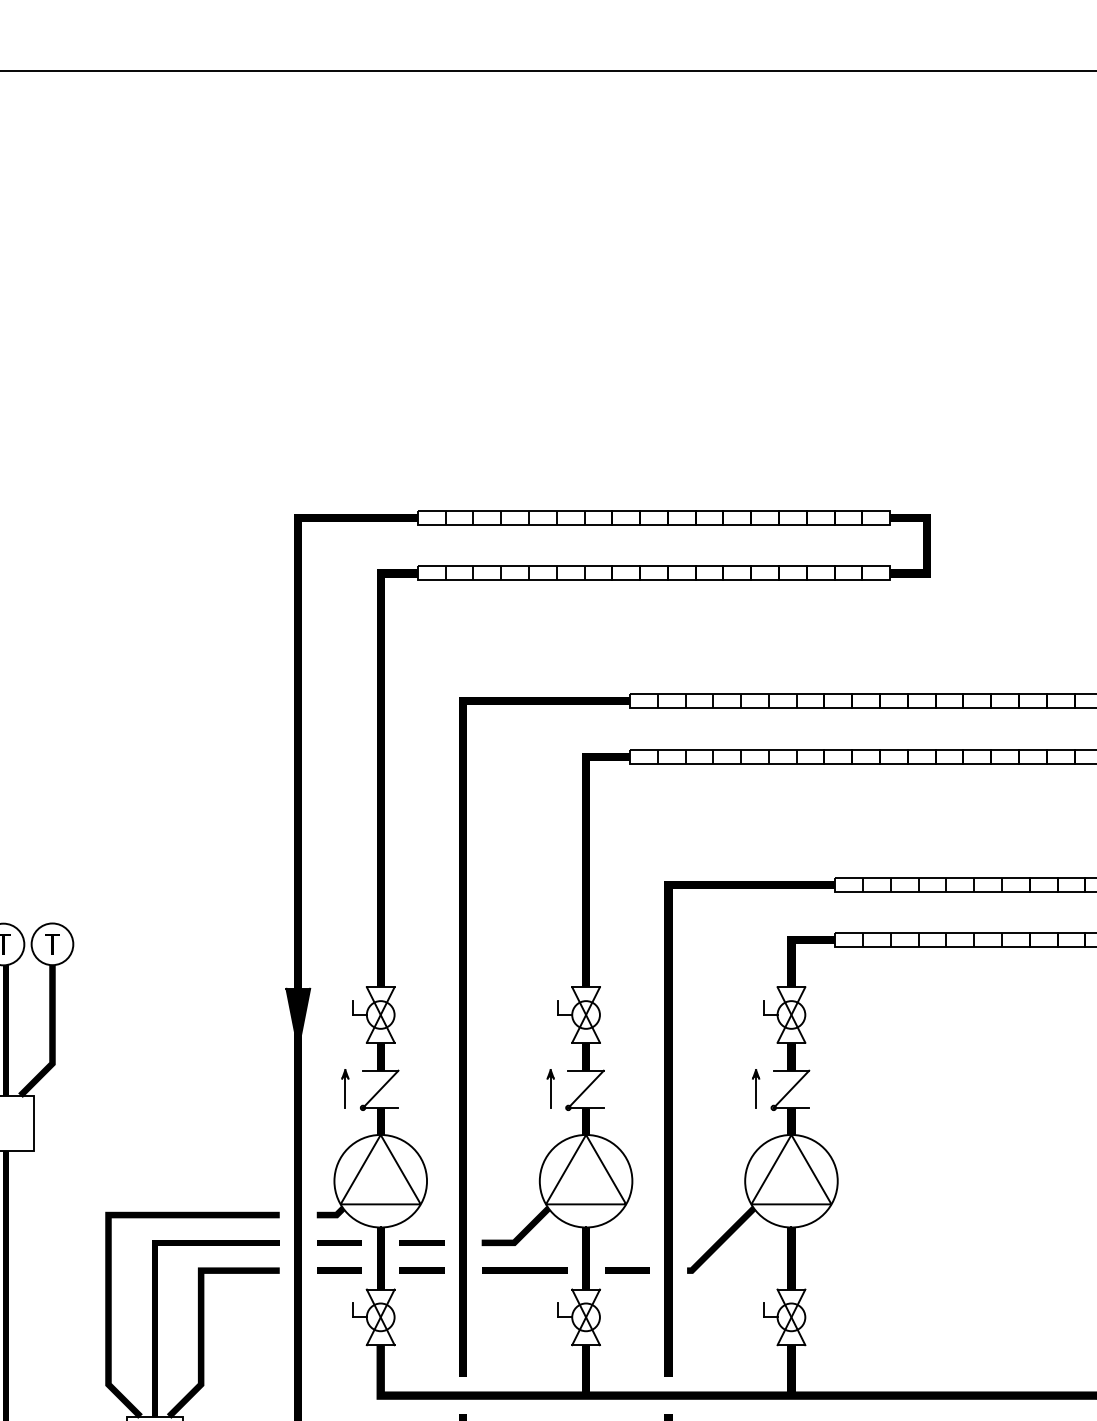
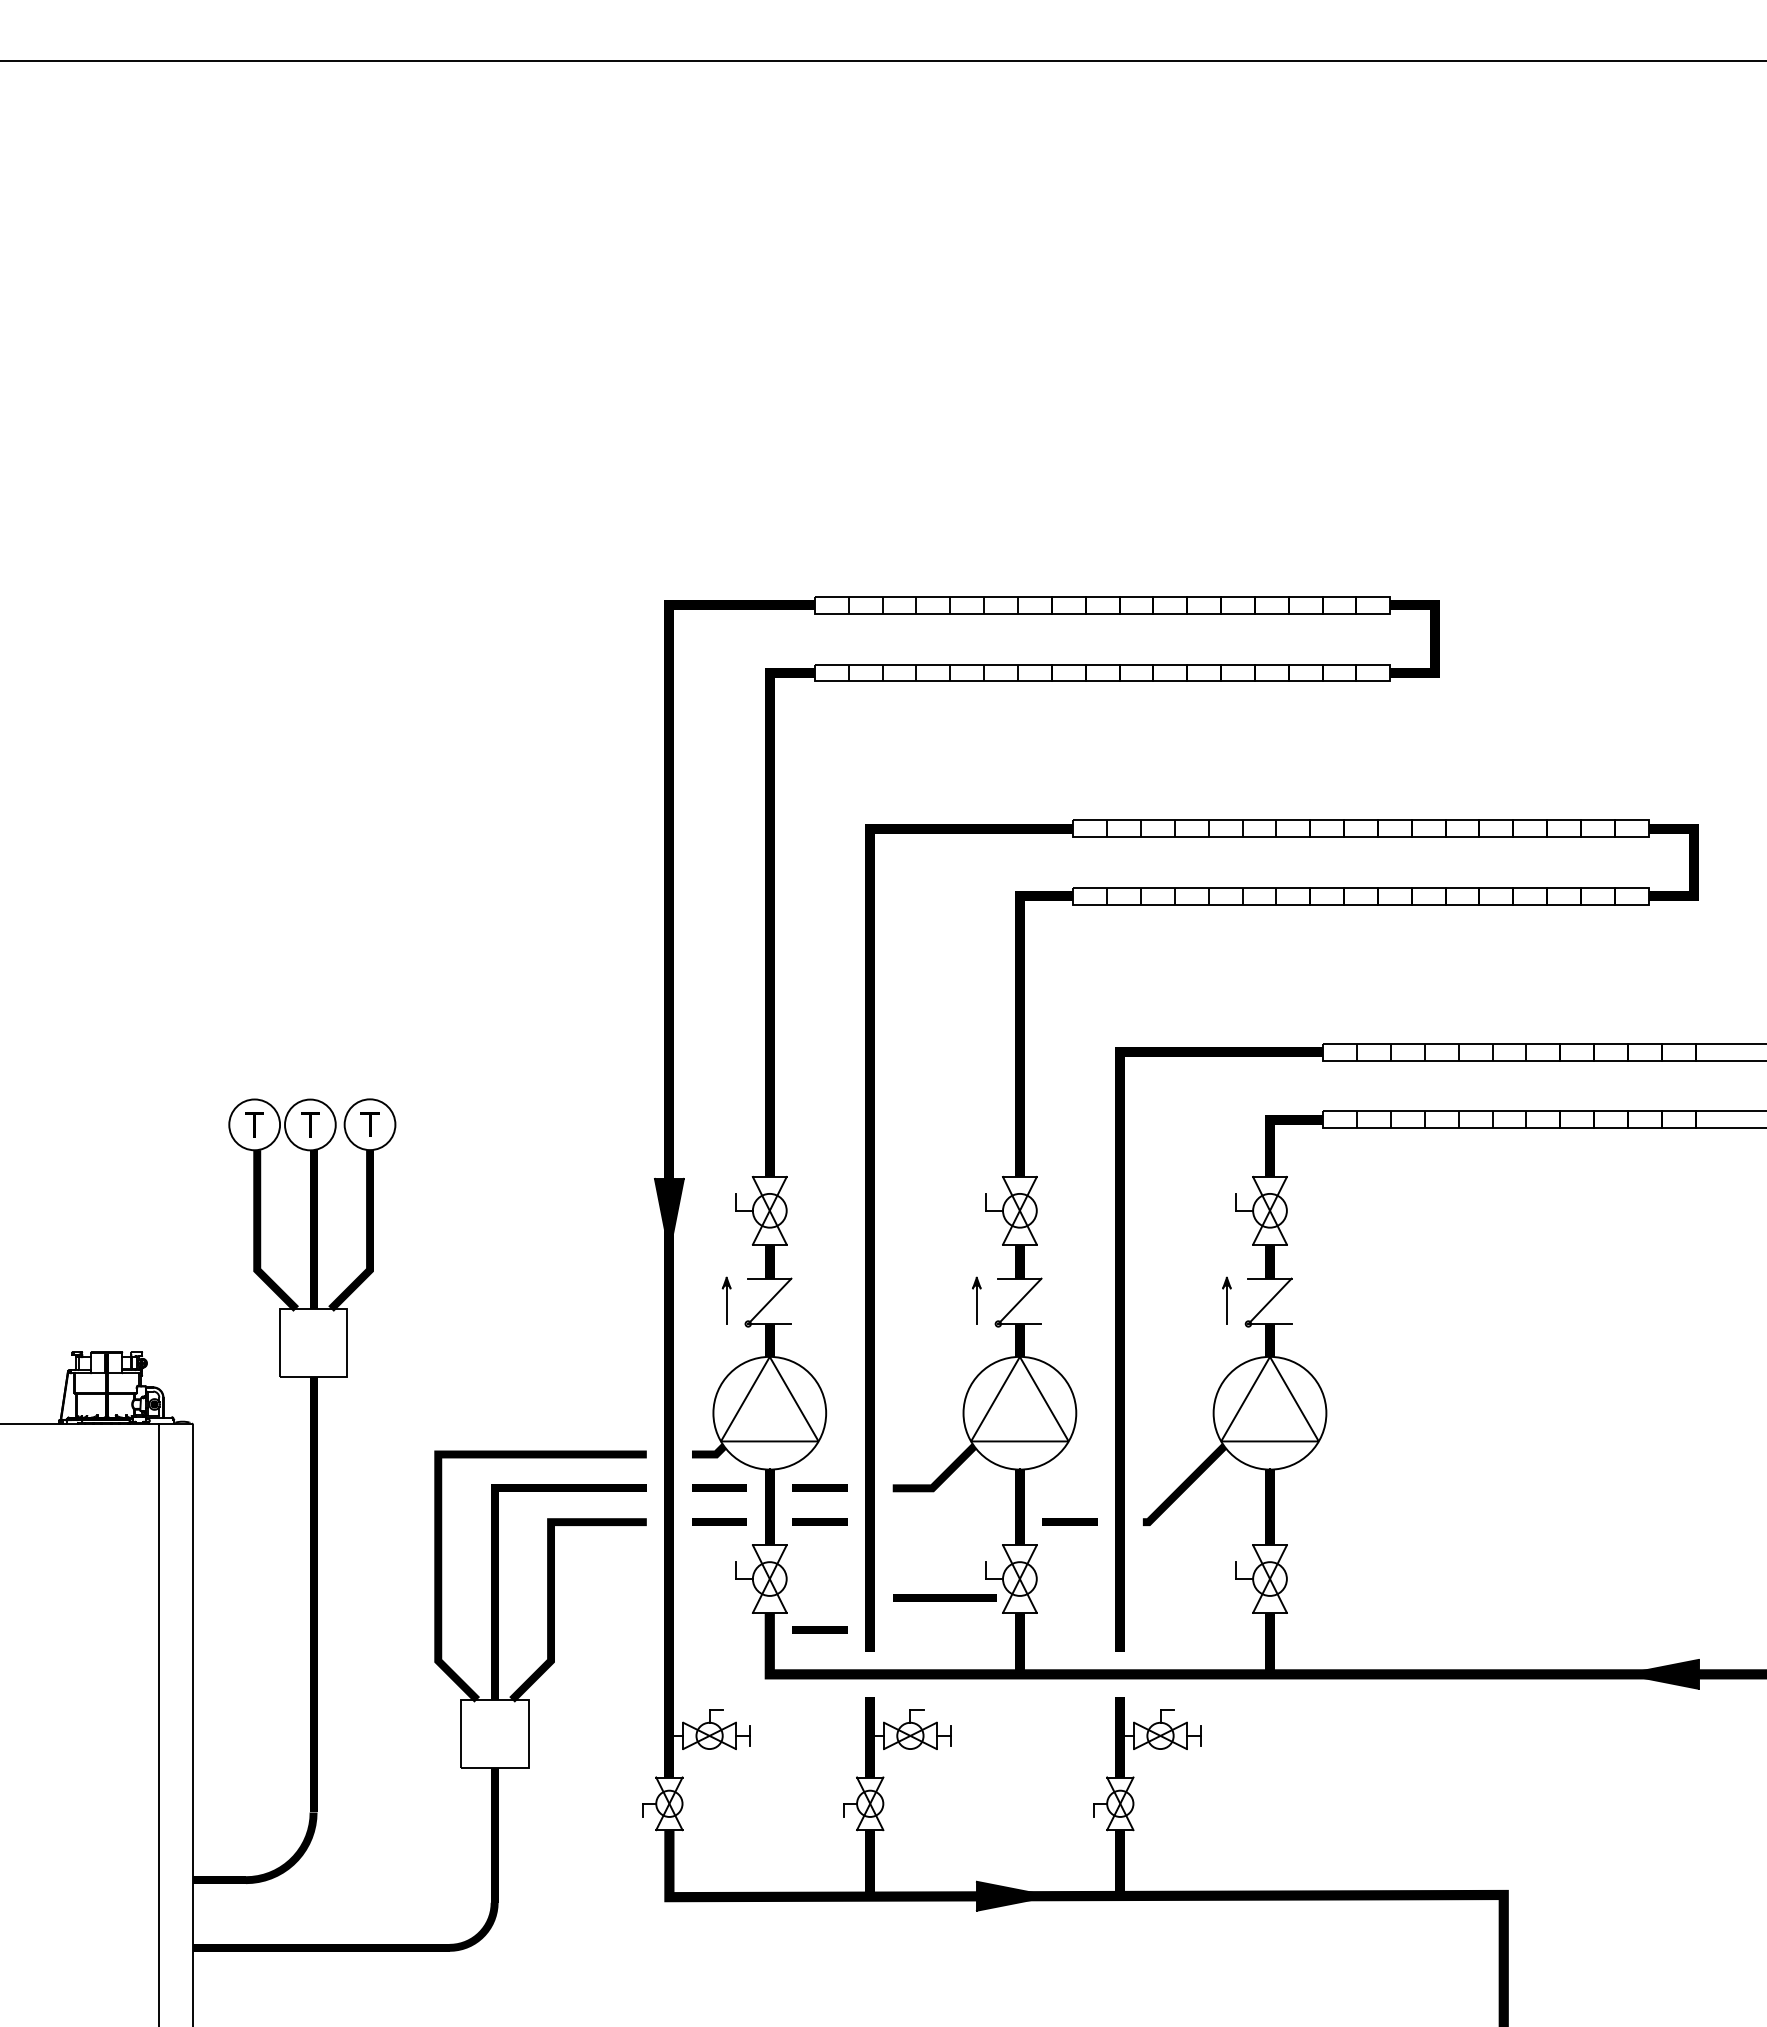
line: (524, 1270) -> (944, 1597), moved
line: (421, 1358) -> (819, 1629), added

